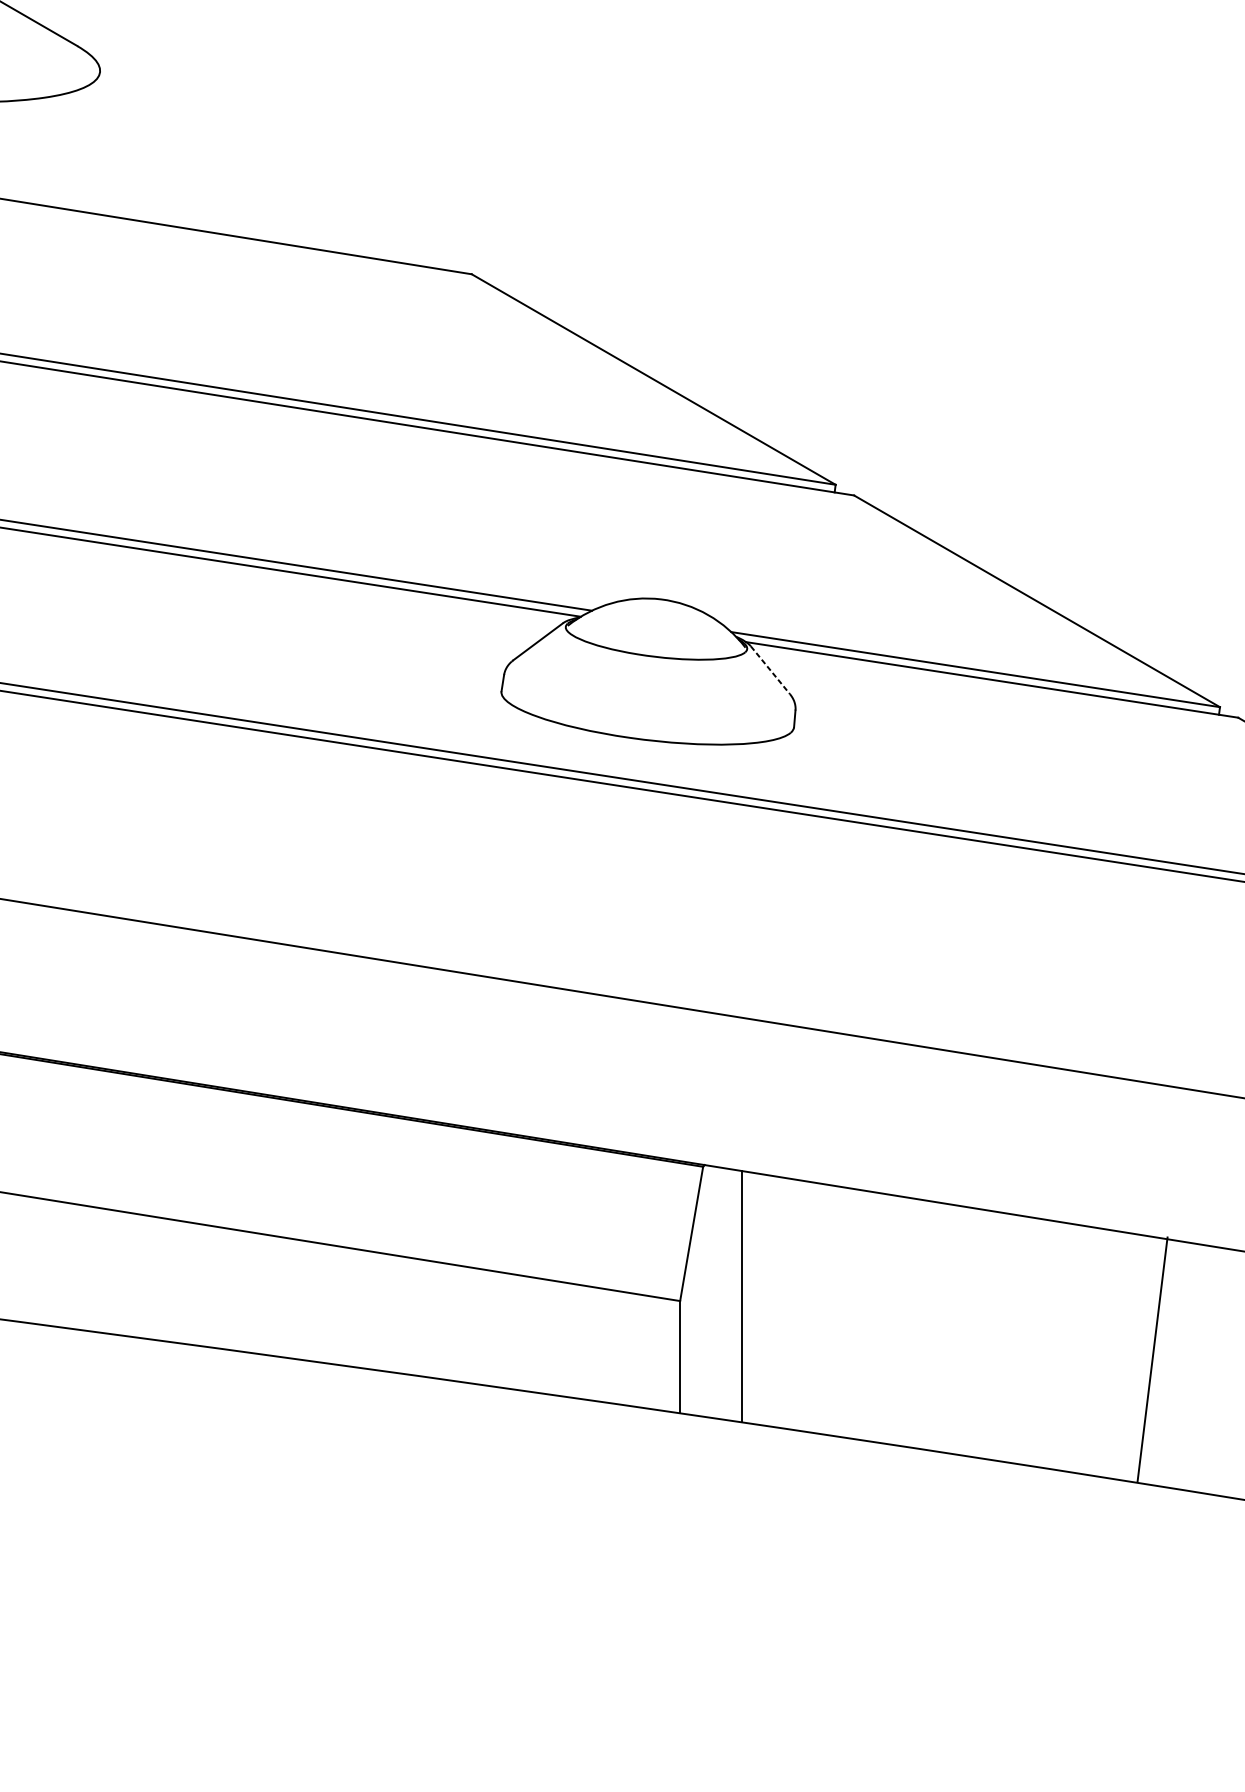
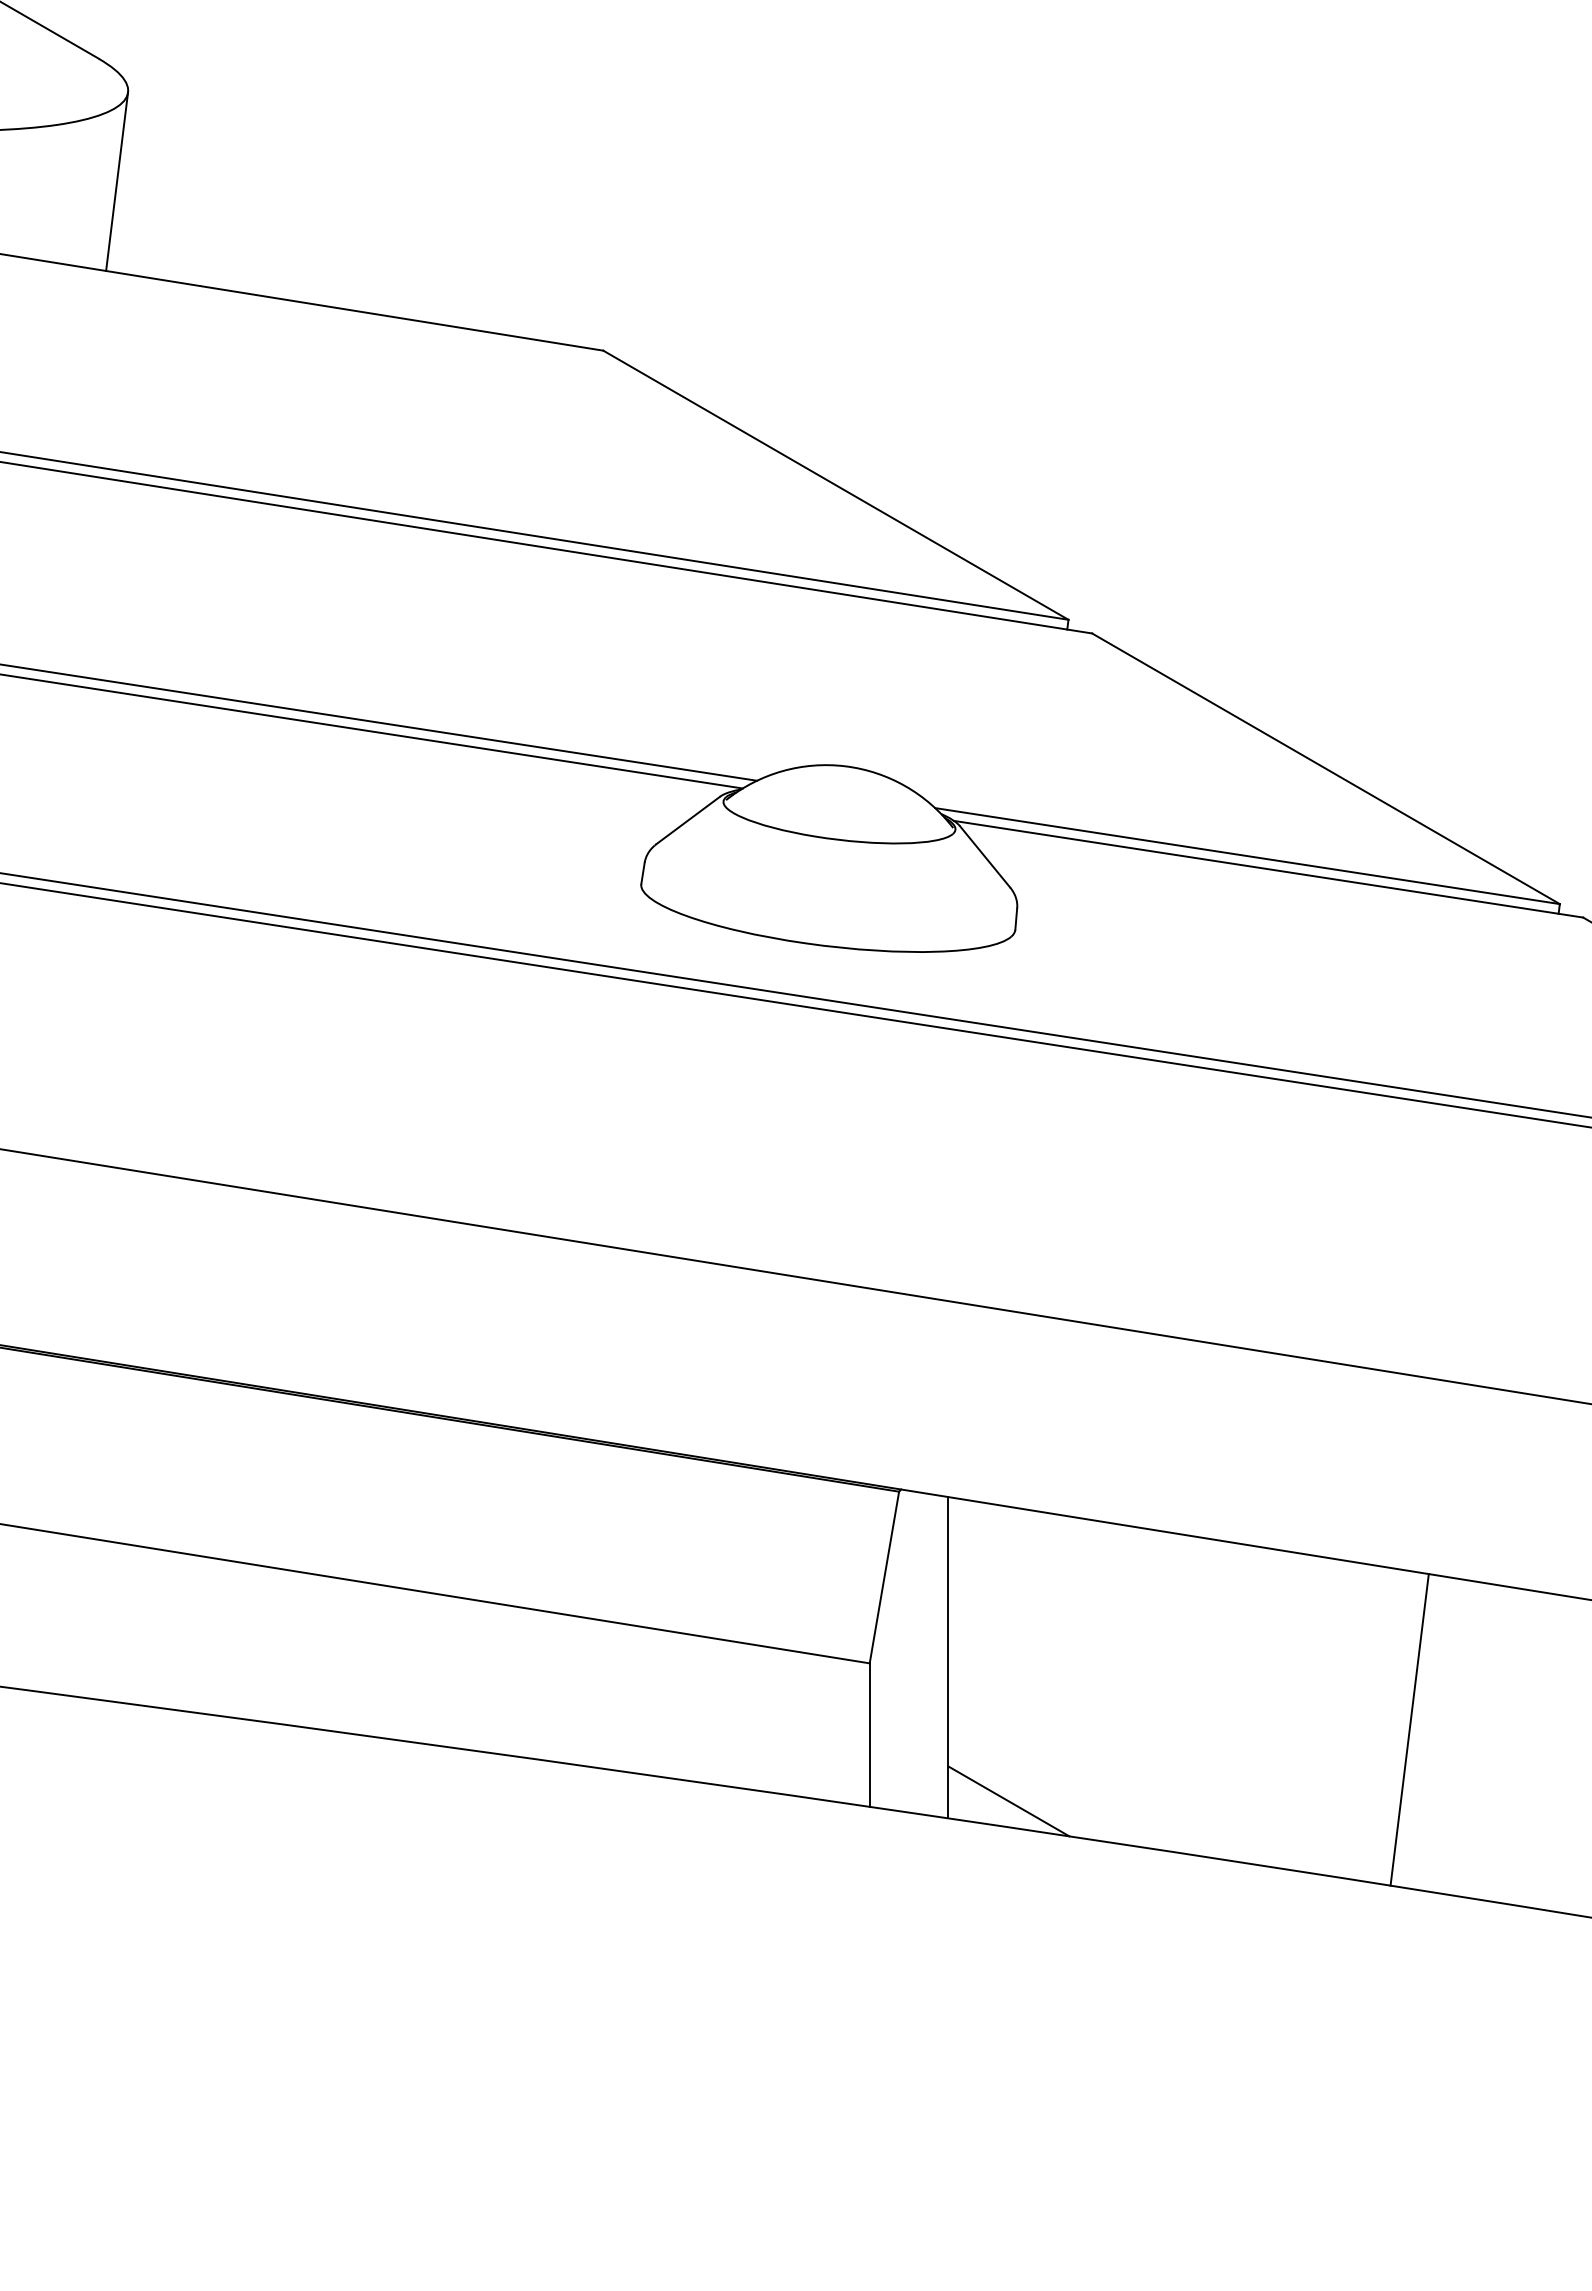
line: (91, 141) -> (117, 181), added
line: (770, 670) -> (985, 857), dashed -> solid
line: (1152, 1359) -> (1409, 1729), moved
line: (788, 1409) -> (1008, 1801), added

